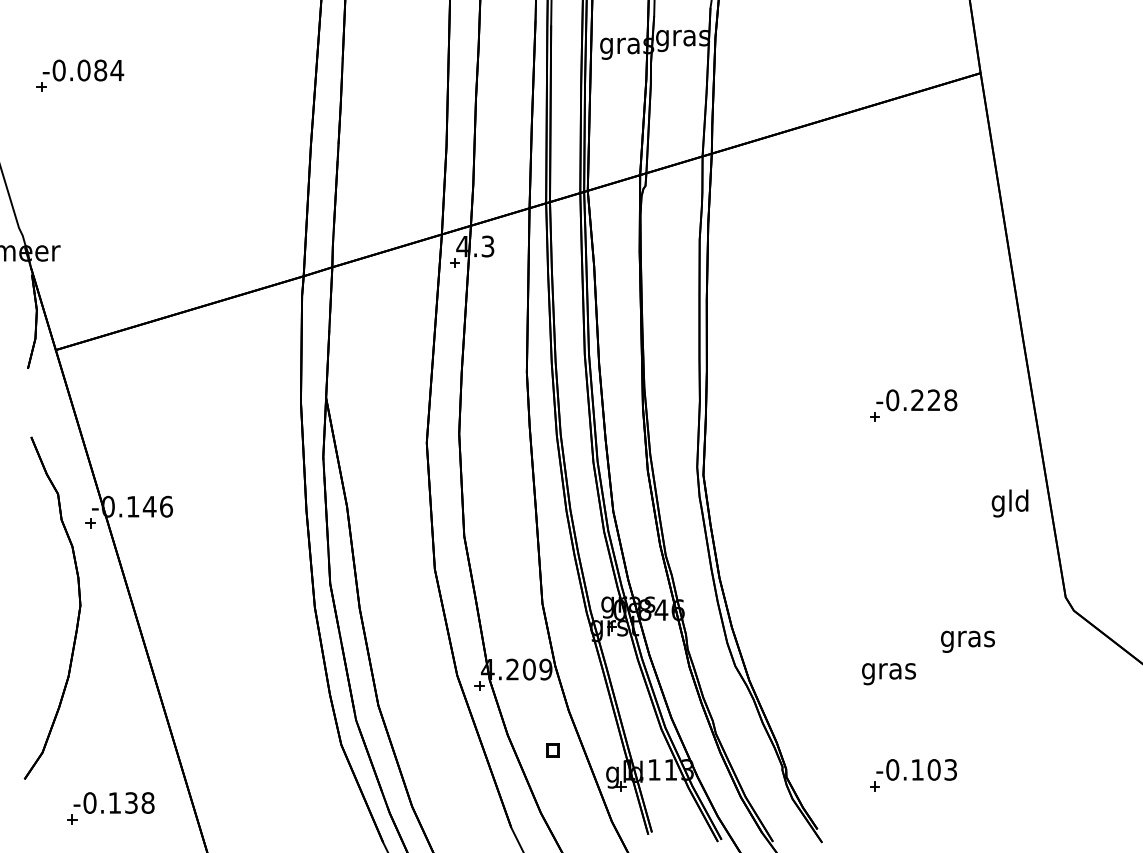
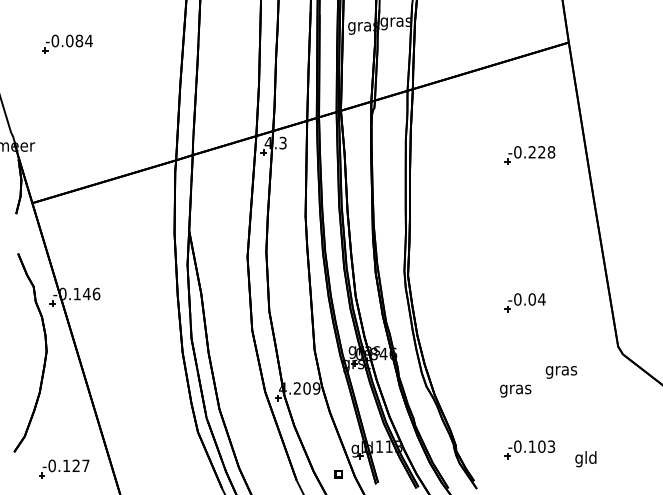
part: (80, 74) -> (67, 43), moved
part: (912, 405) -> (529, 155), moved
text: (1009, 504) -> (585, 459), moved
part: (904, 521) -> (524, 302), added
part: (552, 750) -> (338, 474), moved
text: (138, 802) -> (80, 465), -0.138 -> -0.127

